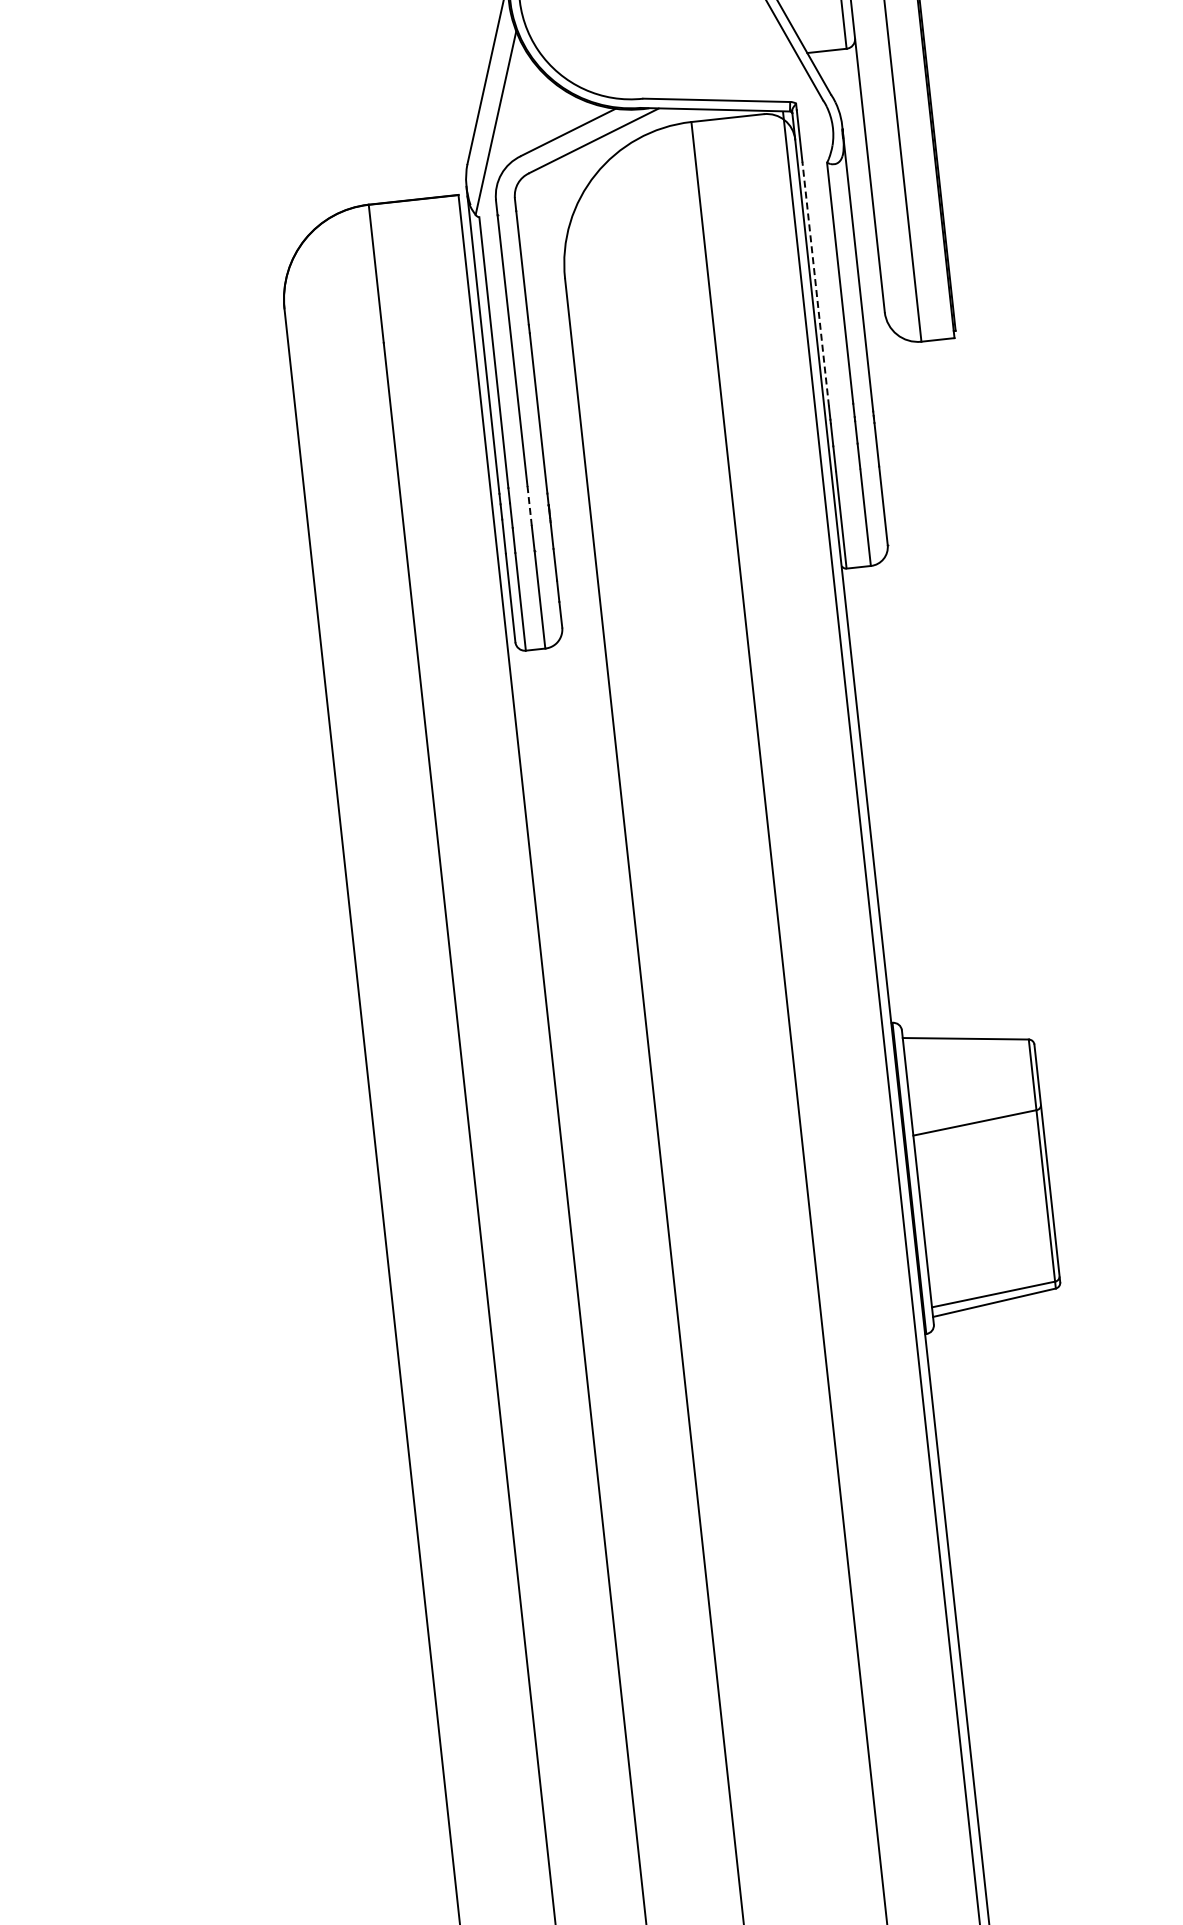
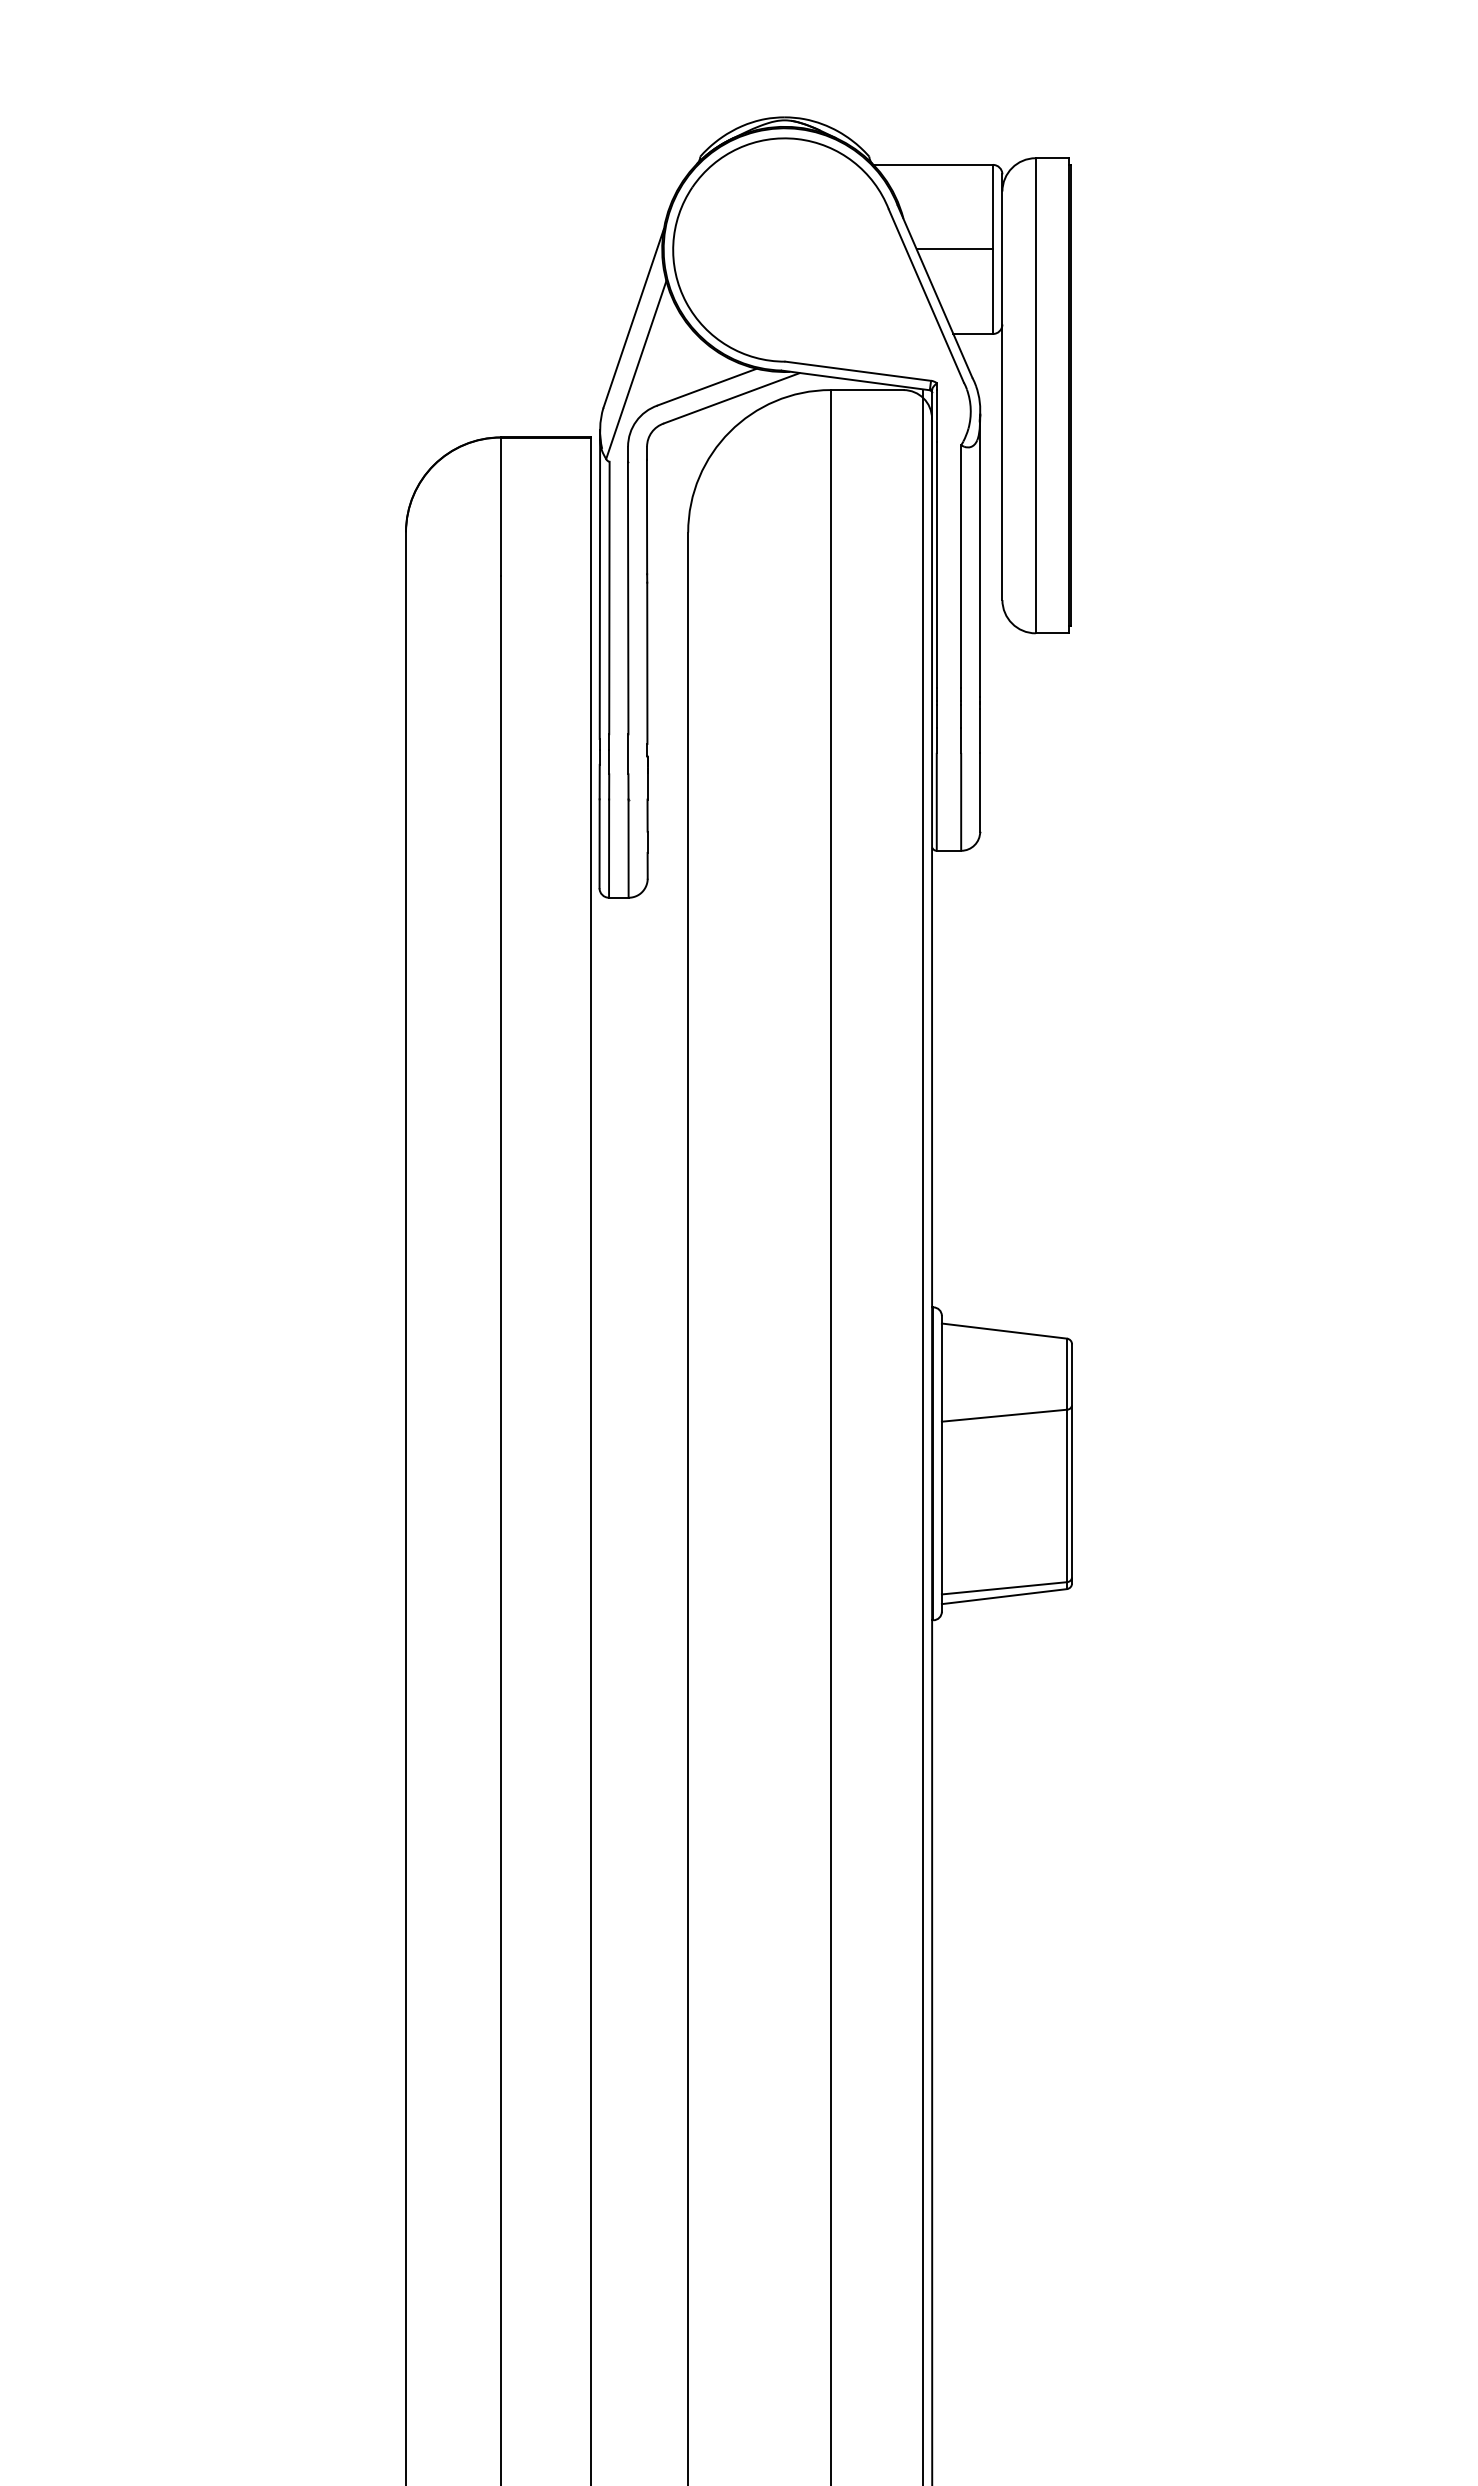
line: (815, 284) -> (936, 564), dashed -> solid
line: (529, 505) -> (628, 753), dashed -> solid

